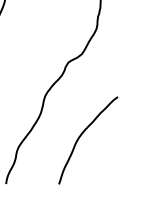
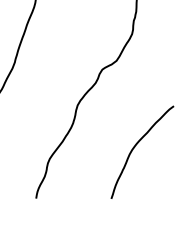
curve: (81, 135) -> (135, 147), moved

